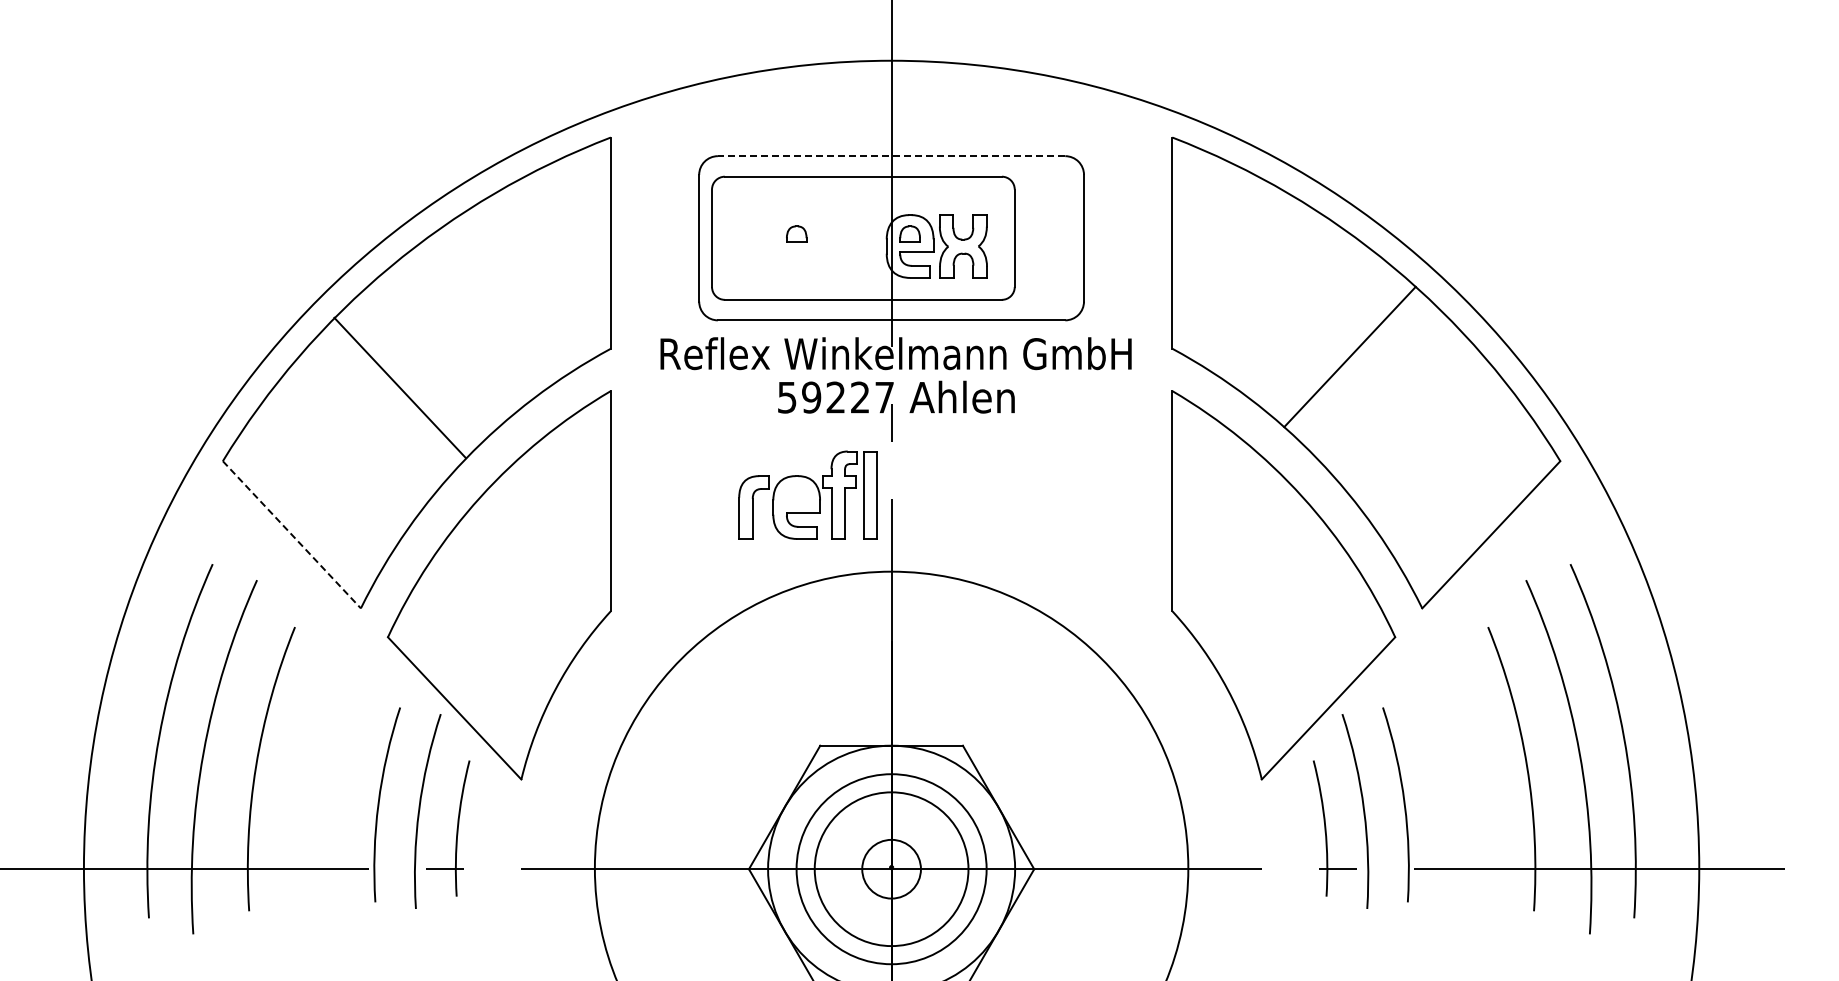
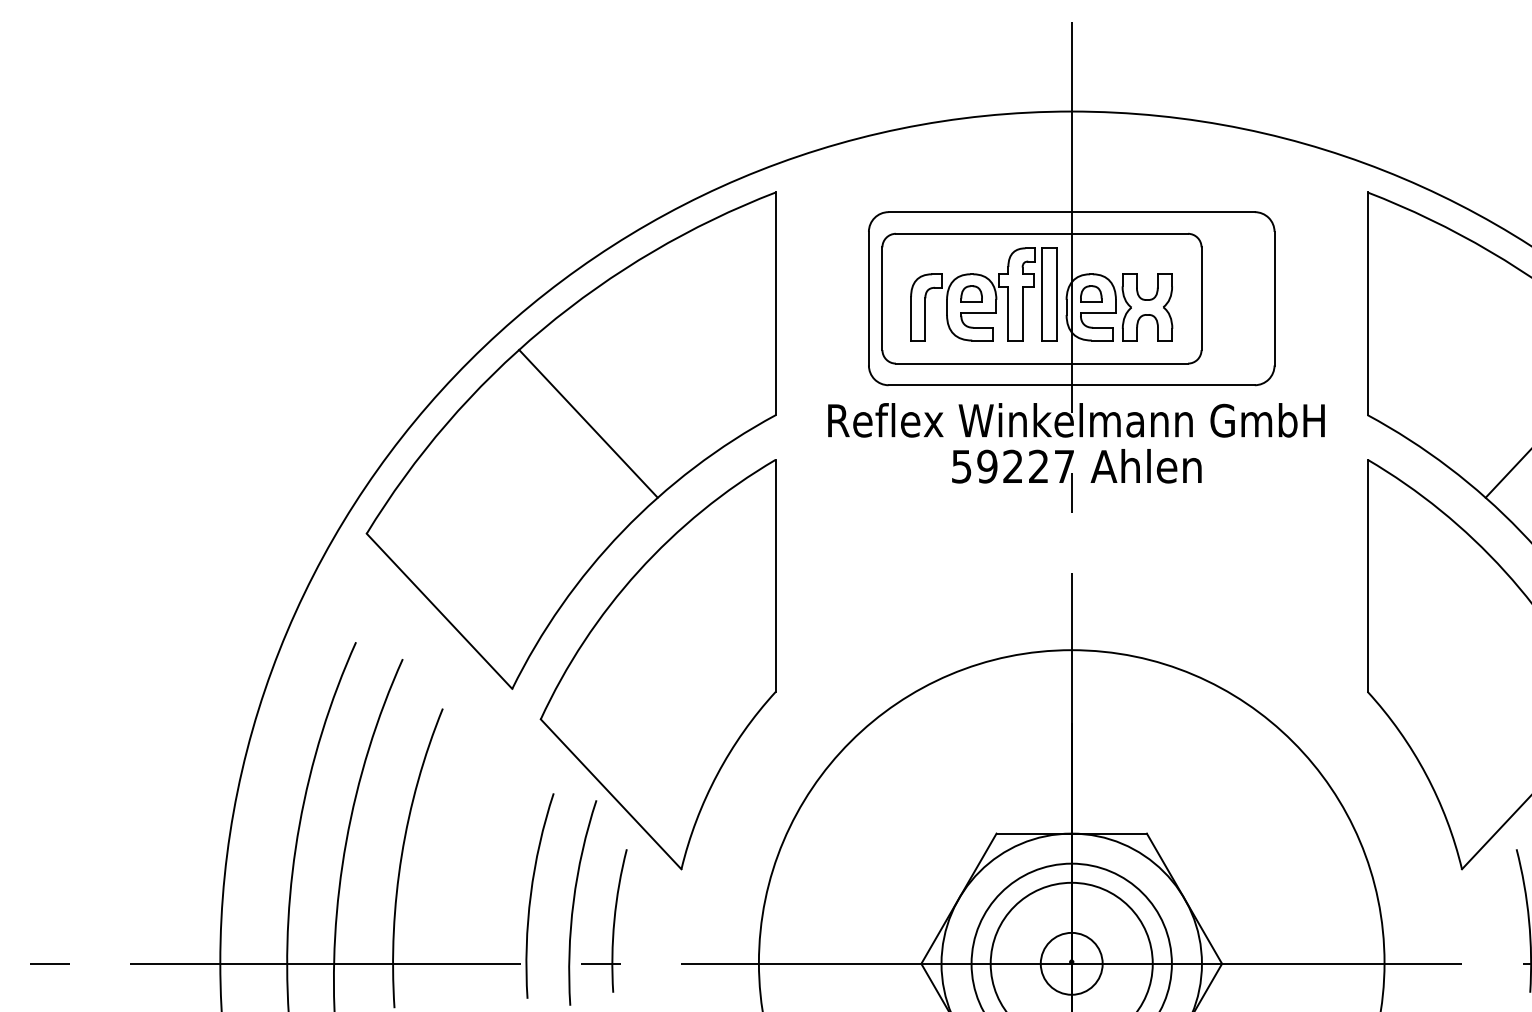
line: (891, 156) -> (1071, 212), dashed -> solid
line: (399, 387) -> (587, 423), moved
part: (807, 494) -> (983, 293), moved
line: (291, 534) -> (439, 610), dashed -> solid

